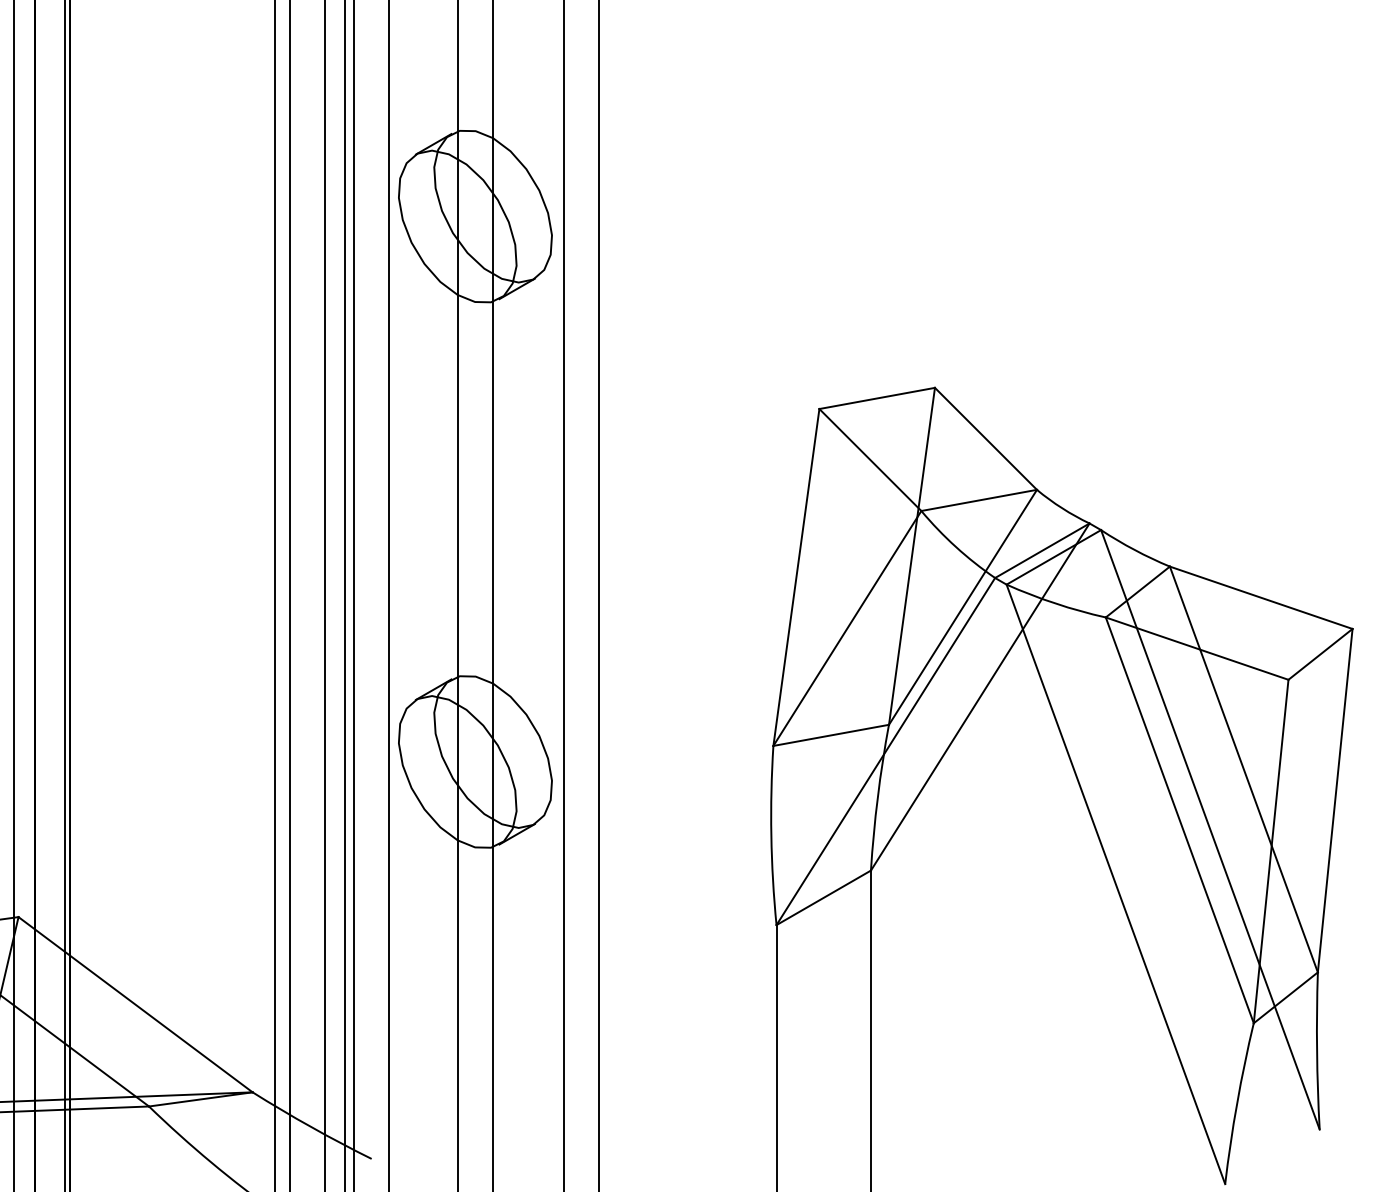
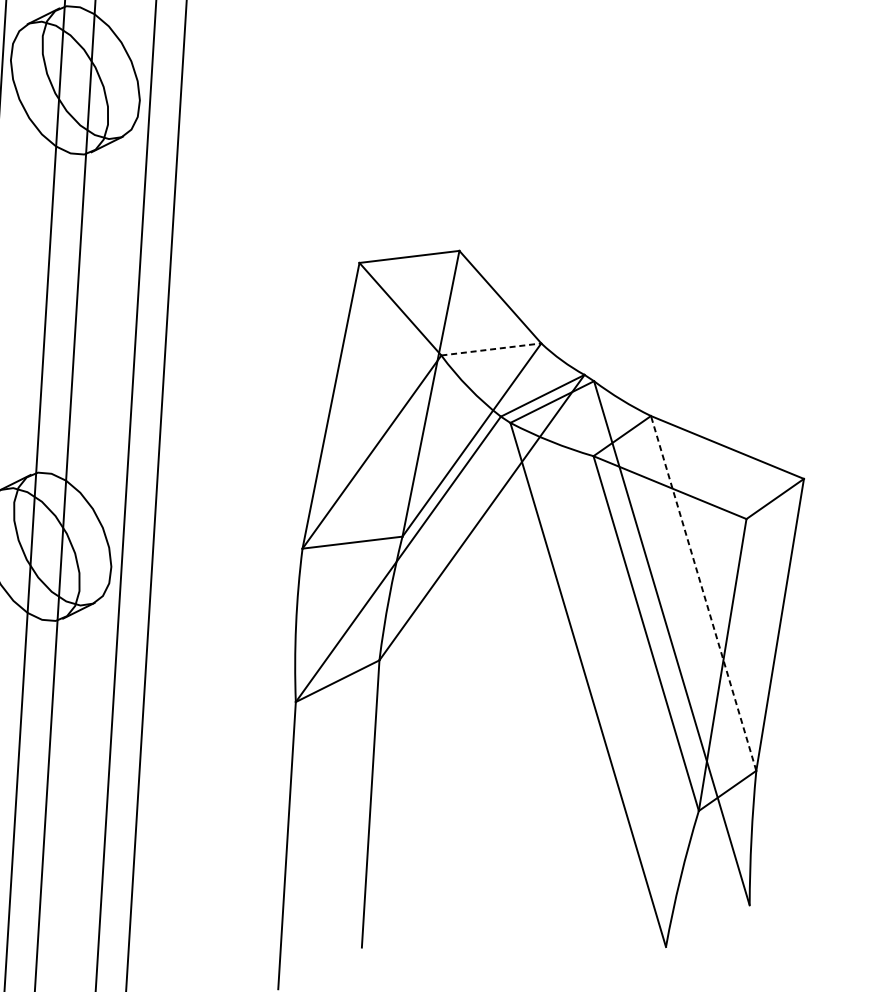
line: (979, 500) -> (491, 349), solid -> dashed
line: (1243, 769) -> (703, 593), solid -> dashed

